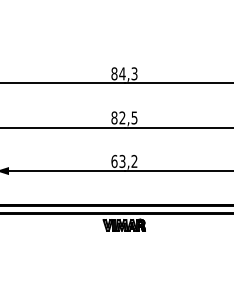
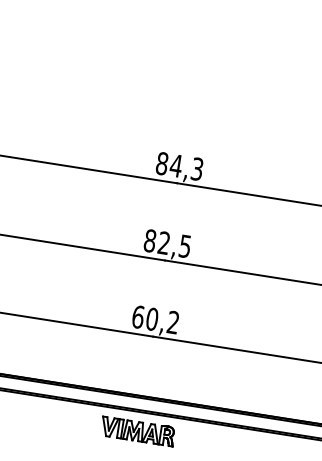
text: (122, 161) -> (152, 319), 63,2 -> 60,2

